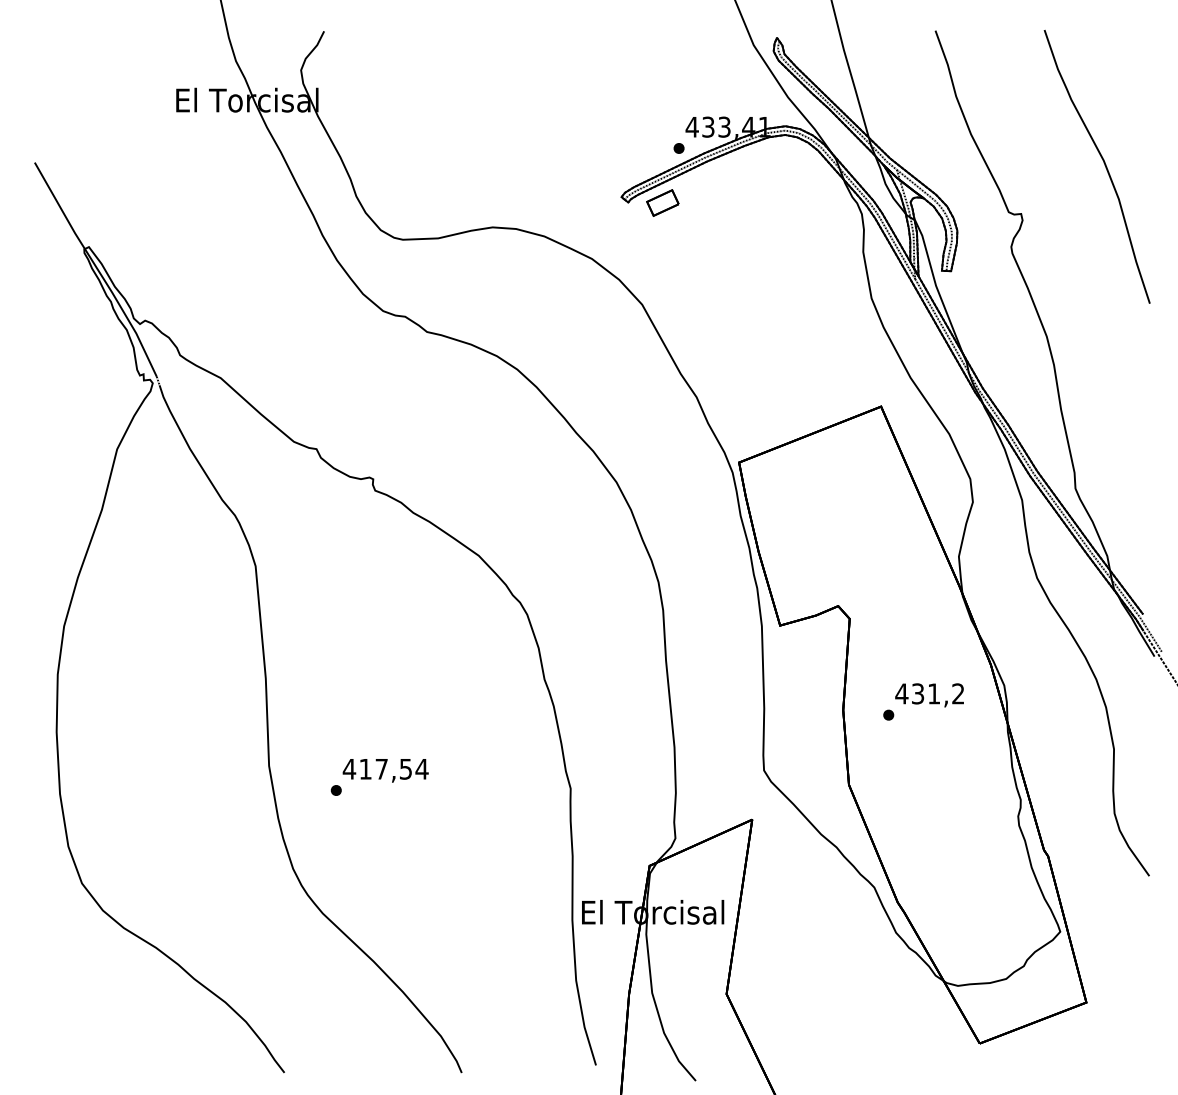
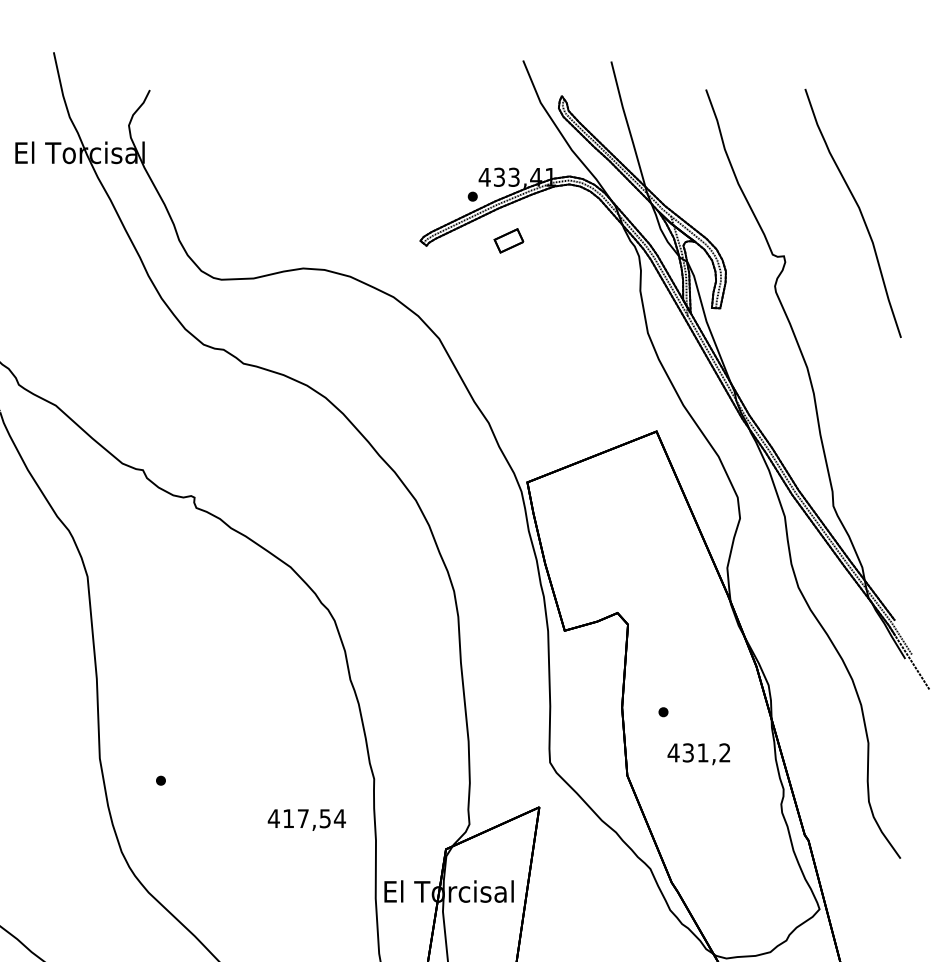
part: (662, 202) -> (508, 240), moved
text: (929, 695) -> (698, 754), moved
text: (385, 770) -> (306, 819), moved

